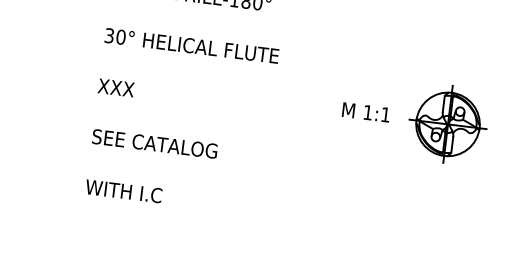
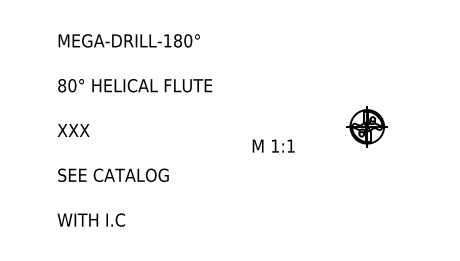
text: (109, 35) -> (62, 85), 30° -> 80°
text: (366, 111) -> (273, 145), moved
part: (446, 123) -> (366, 126), size x0.6

